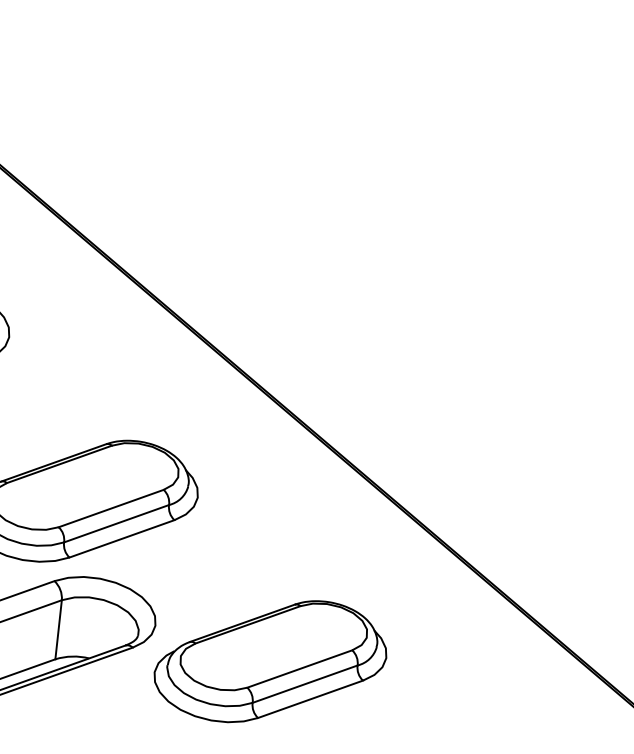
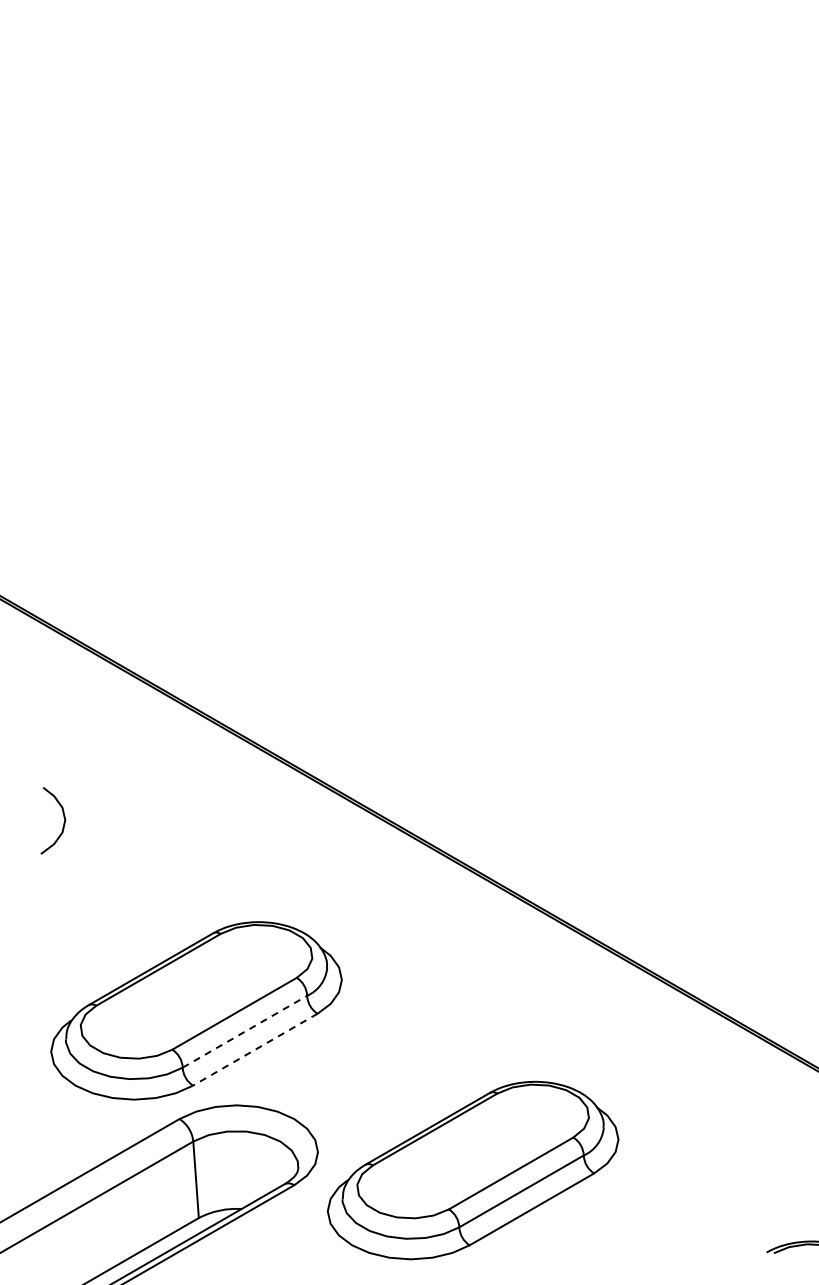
line: (116, 523) -> (244, 1031), solid -> dashed
line: (122, 538) -> (255, 1049), solid -> dashed

